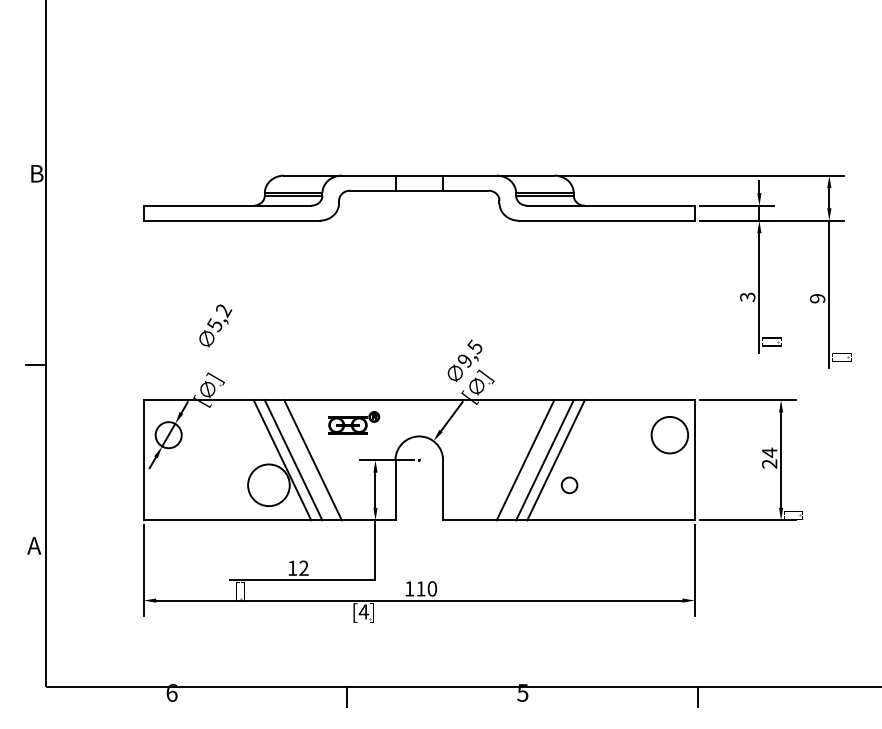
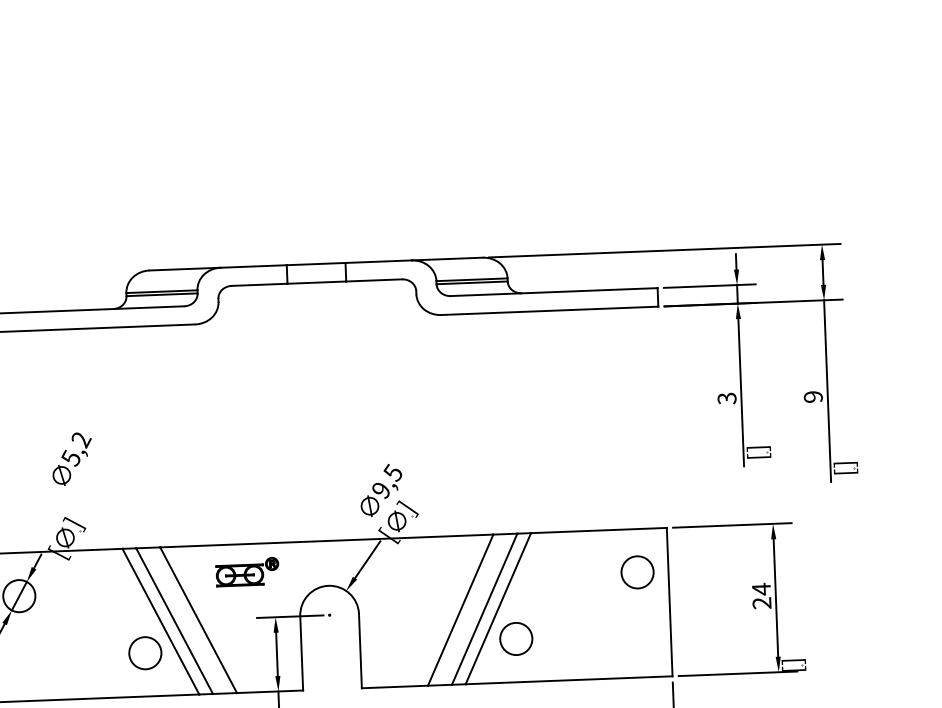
circle: (669, 435) -> (637, 572), size x0.71
circle: (268, 485) -> (144, 653), size x0.62
circle: (569, 485) -> (516, 639), size x1.67

